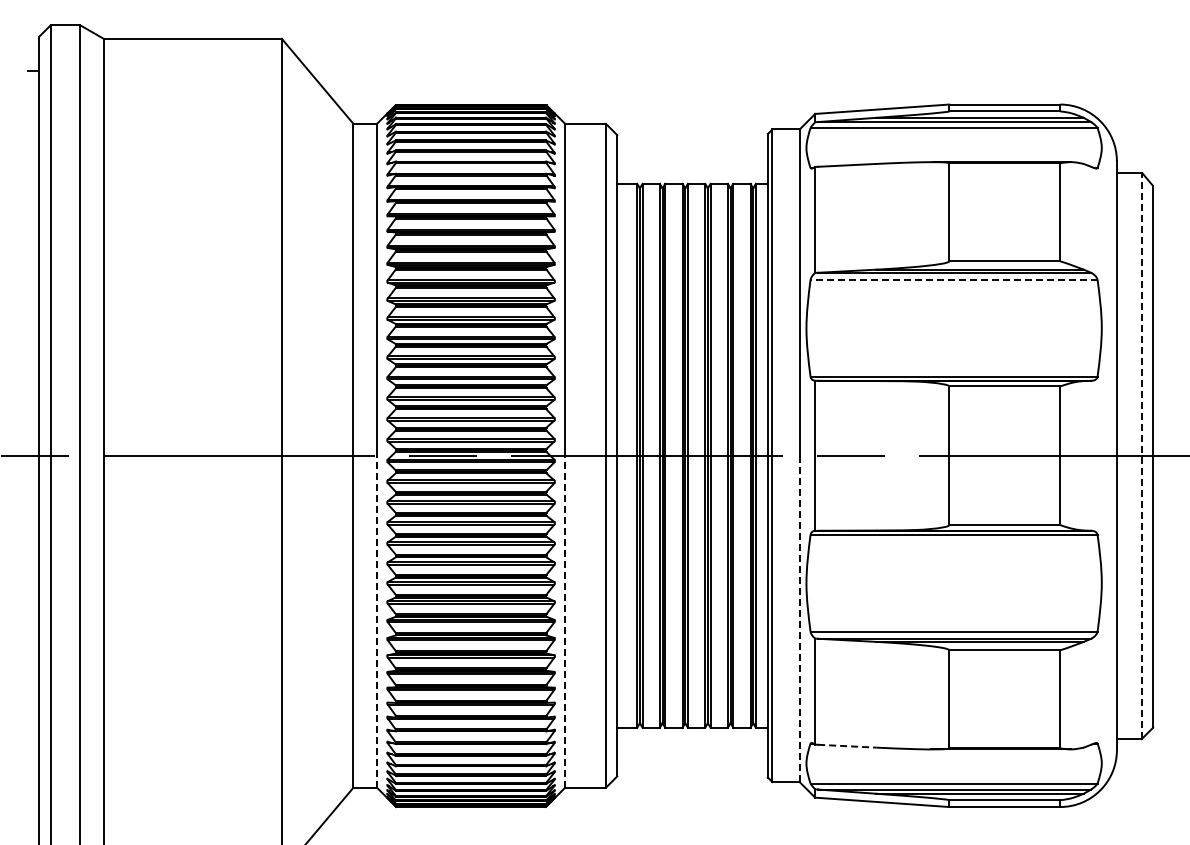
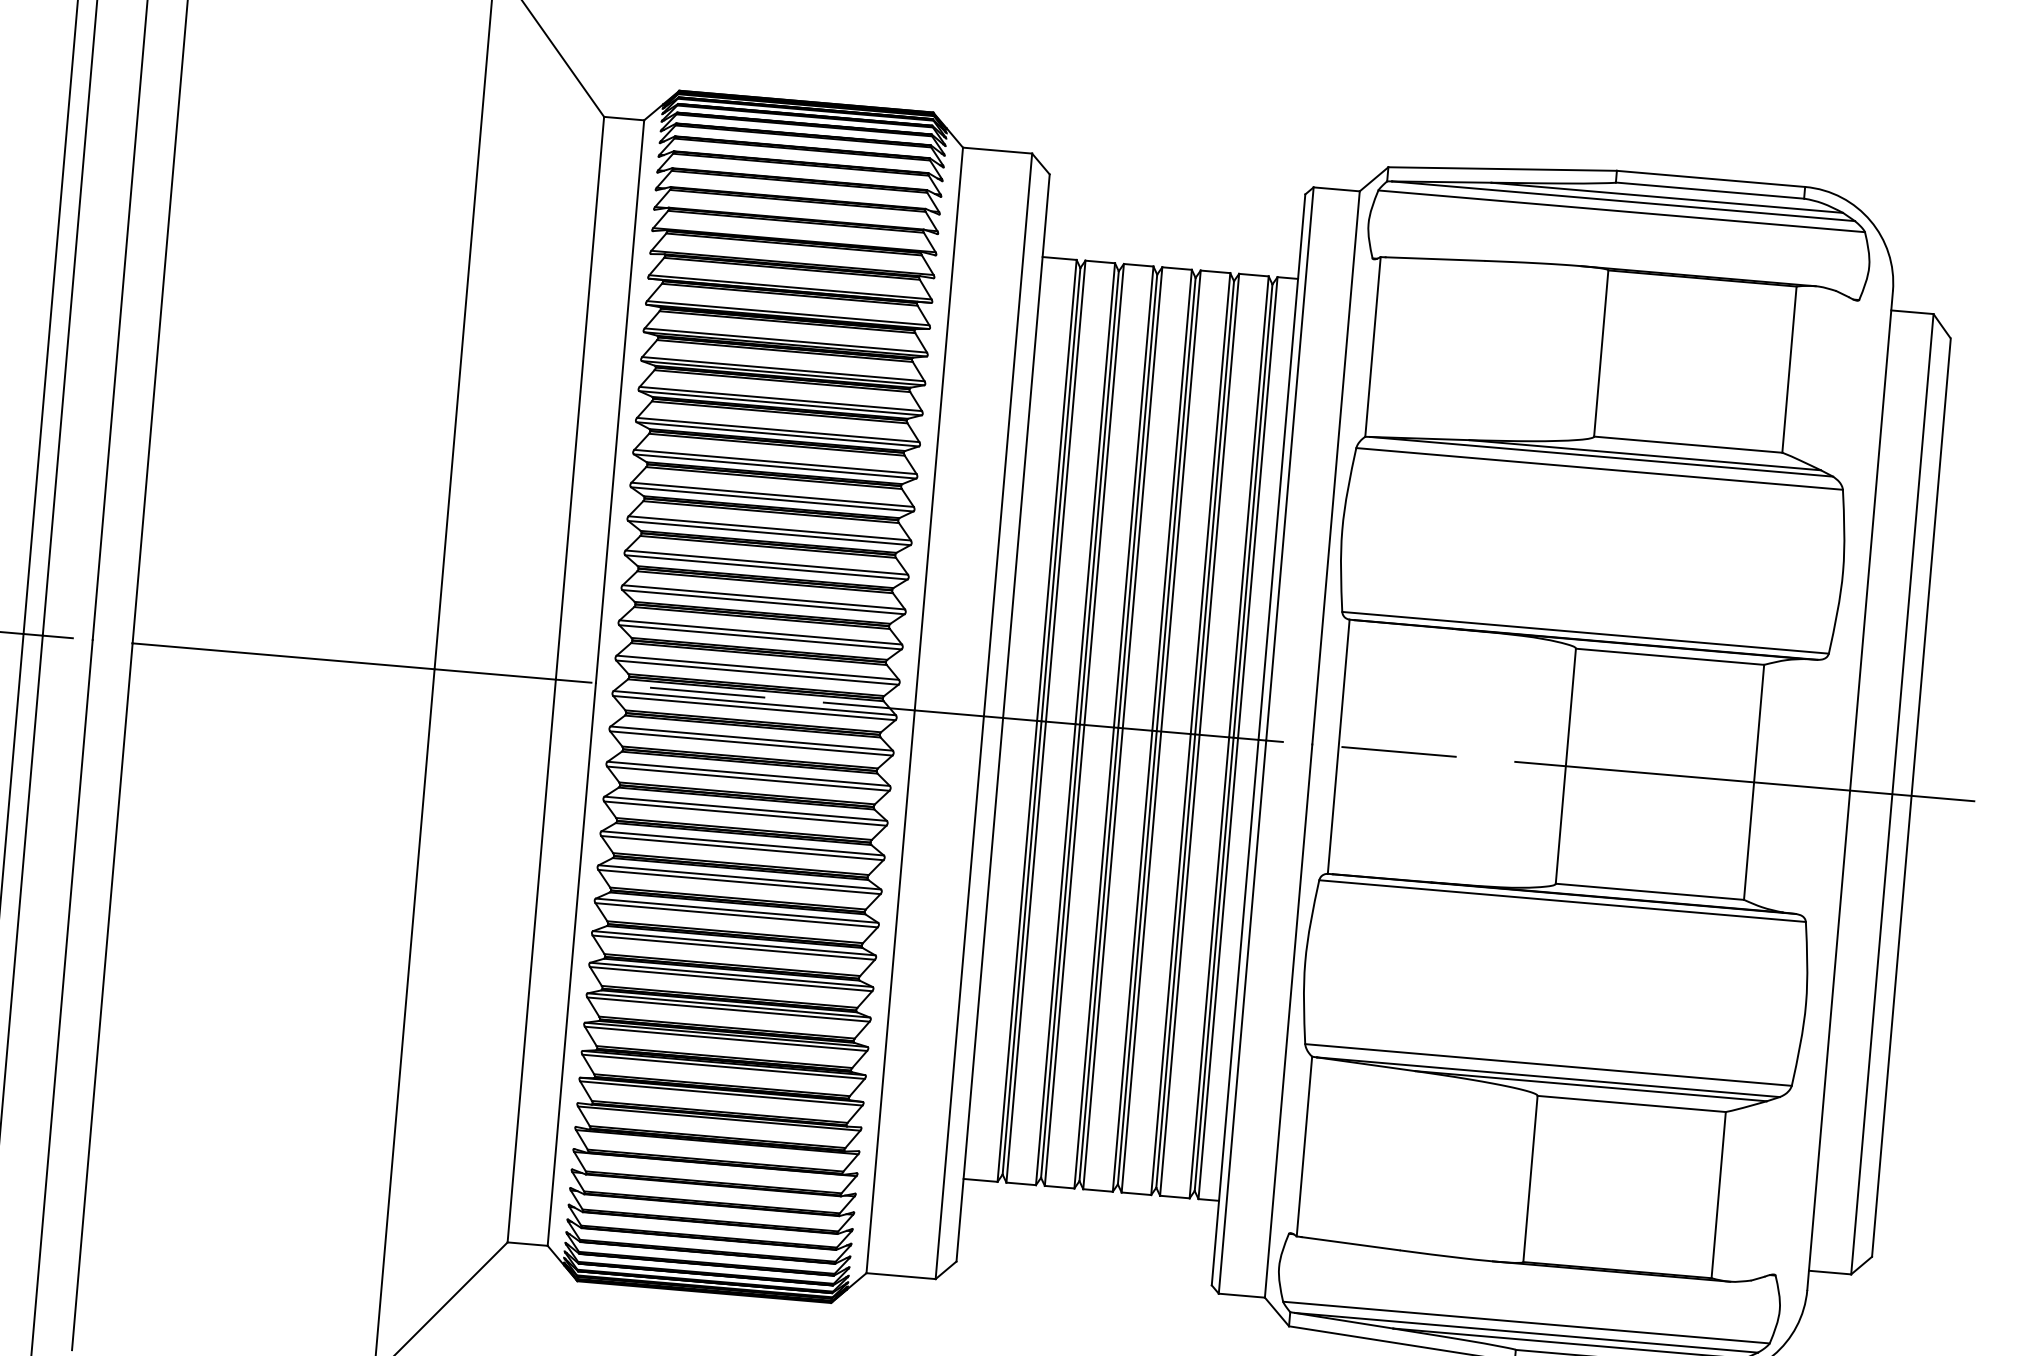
line: (954, 280) -> (1600, 469), dashed -> solid
line: (1141, 455) -> (1891, 793), dashed -> solid
line: (799, 618) -> (1288, 1020), dashed -> solid
line: (377, 621) -> (572, 964), dashed -> solid
line: (565, 621) -> (891, 991), dashed -> solid
line: (847, 746) -> (1351, 1244), dashed -> solid

